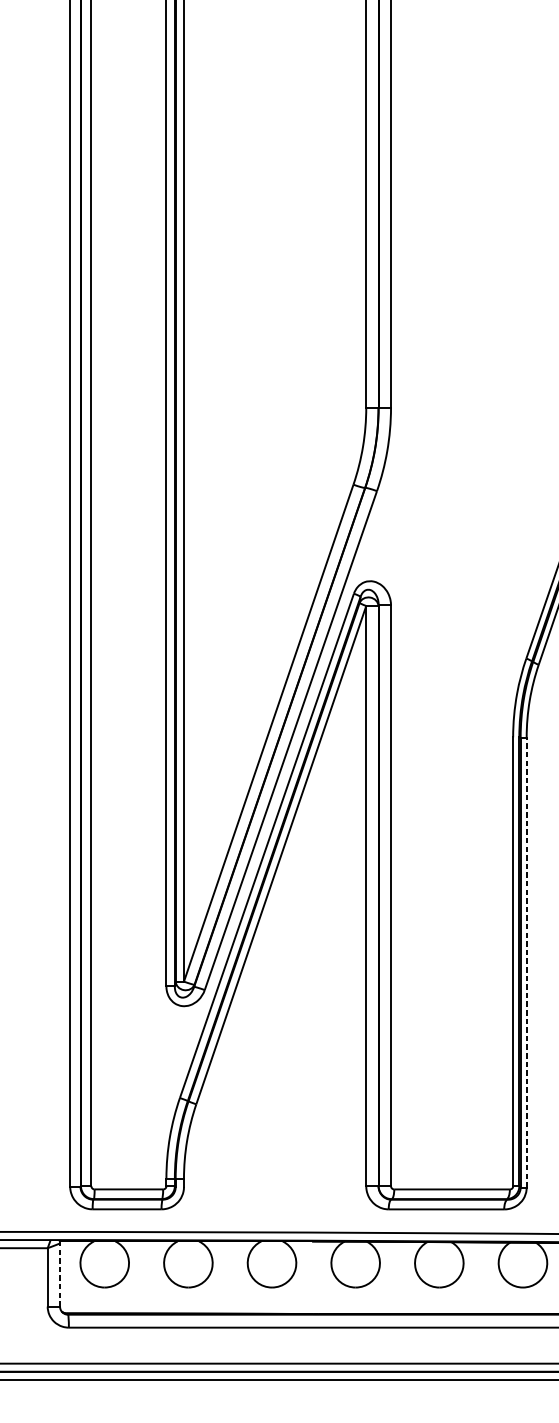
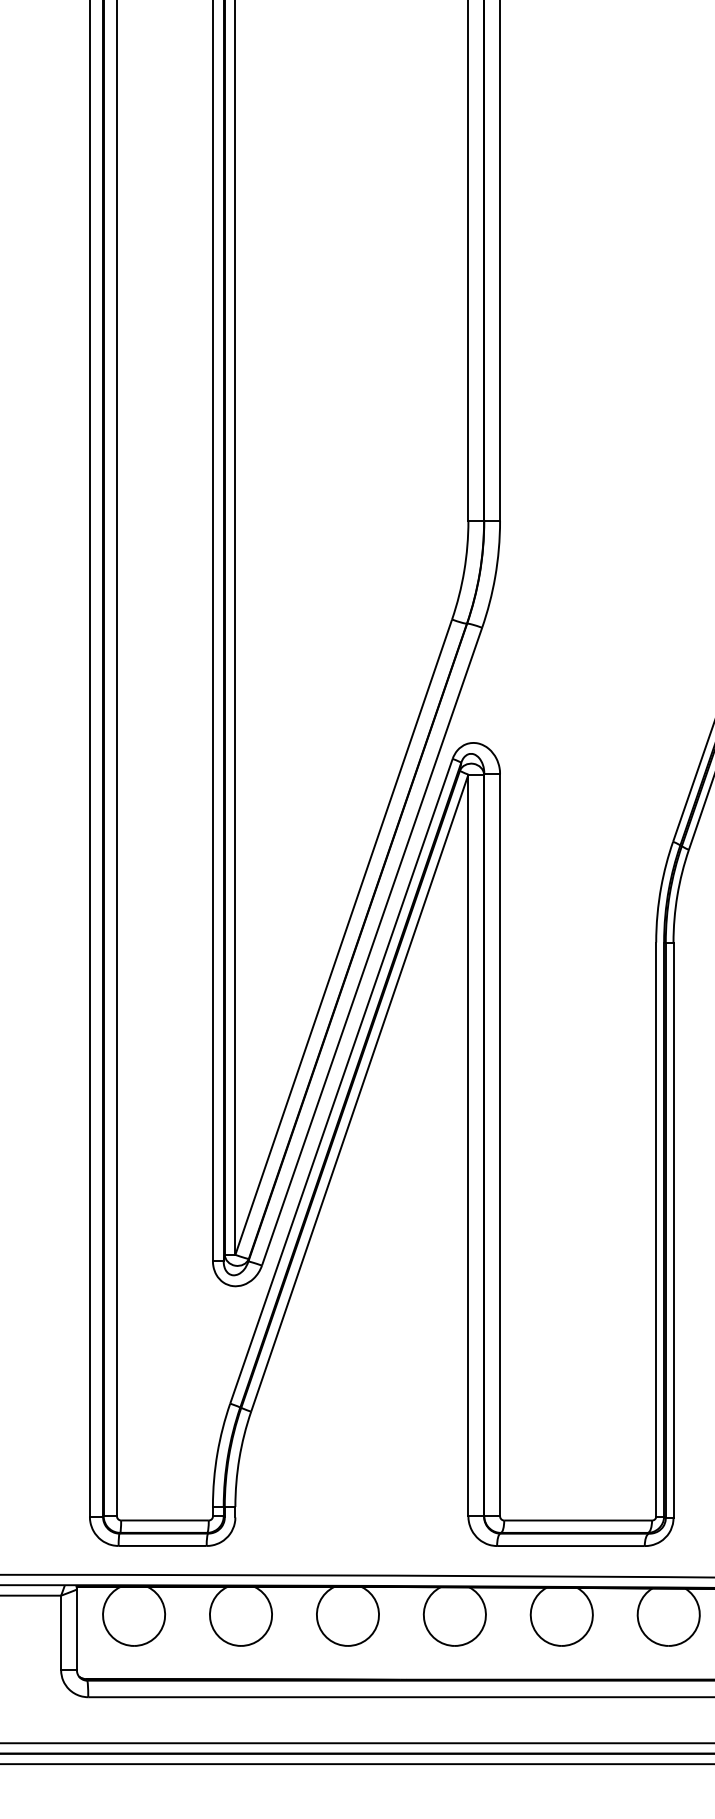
line: (526, 962) -> (673, 1230), dashed -> solid
line: (59, 1274) -> (76, 1629), dashed -> solid

